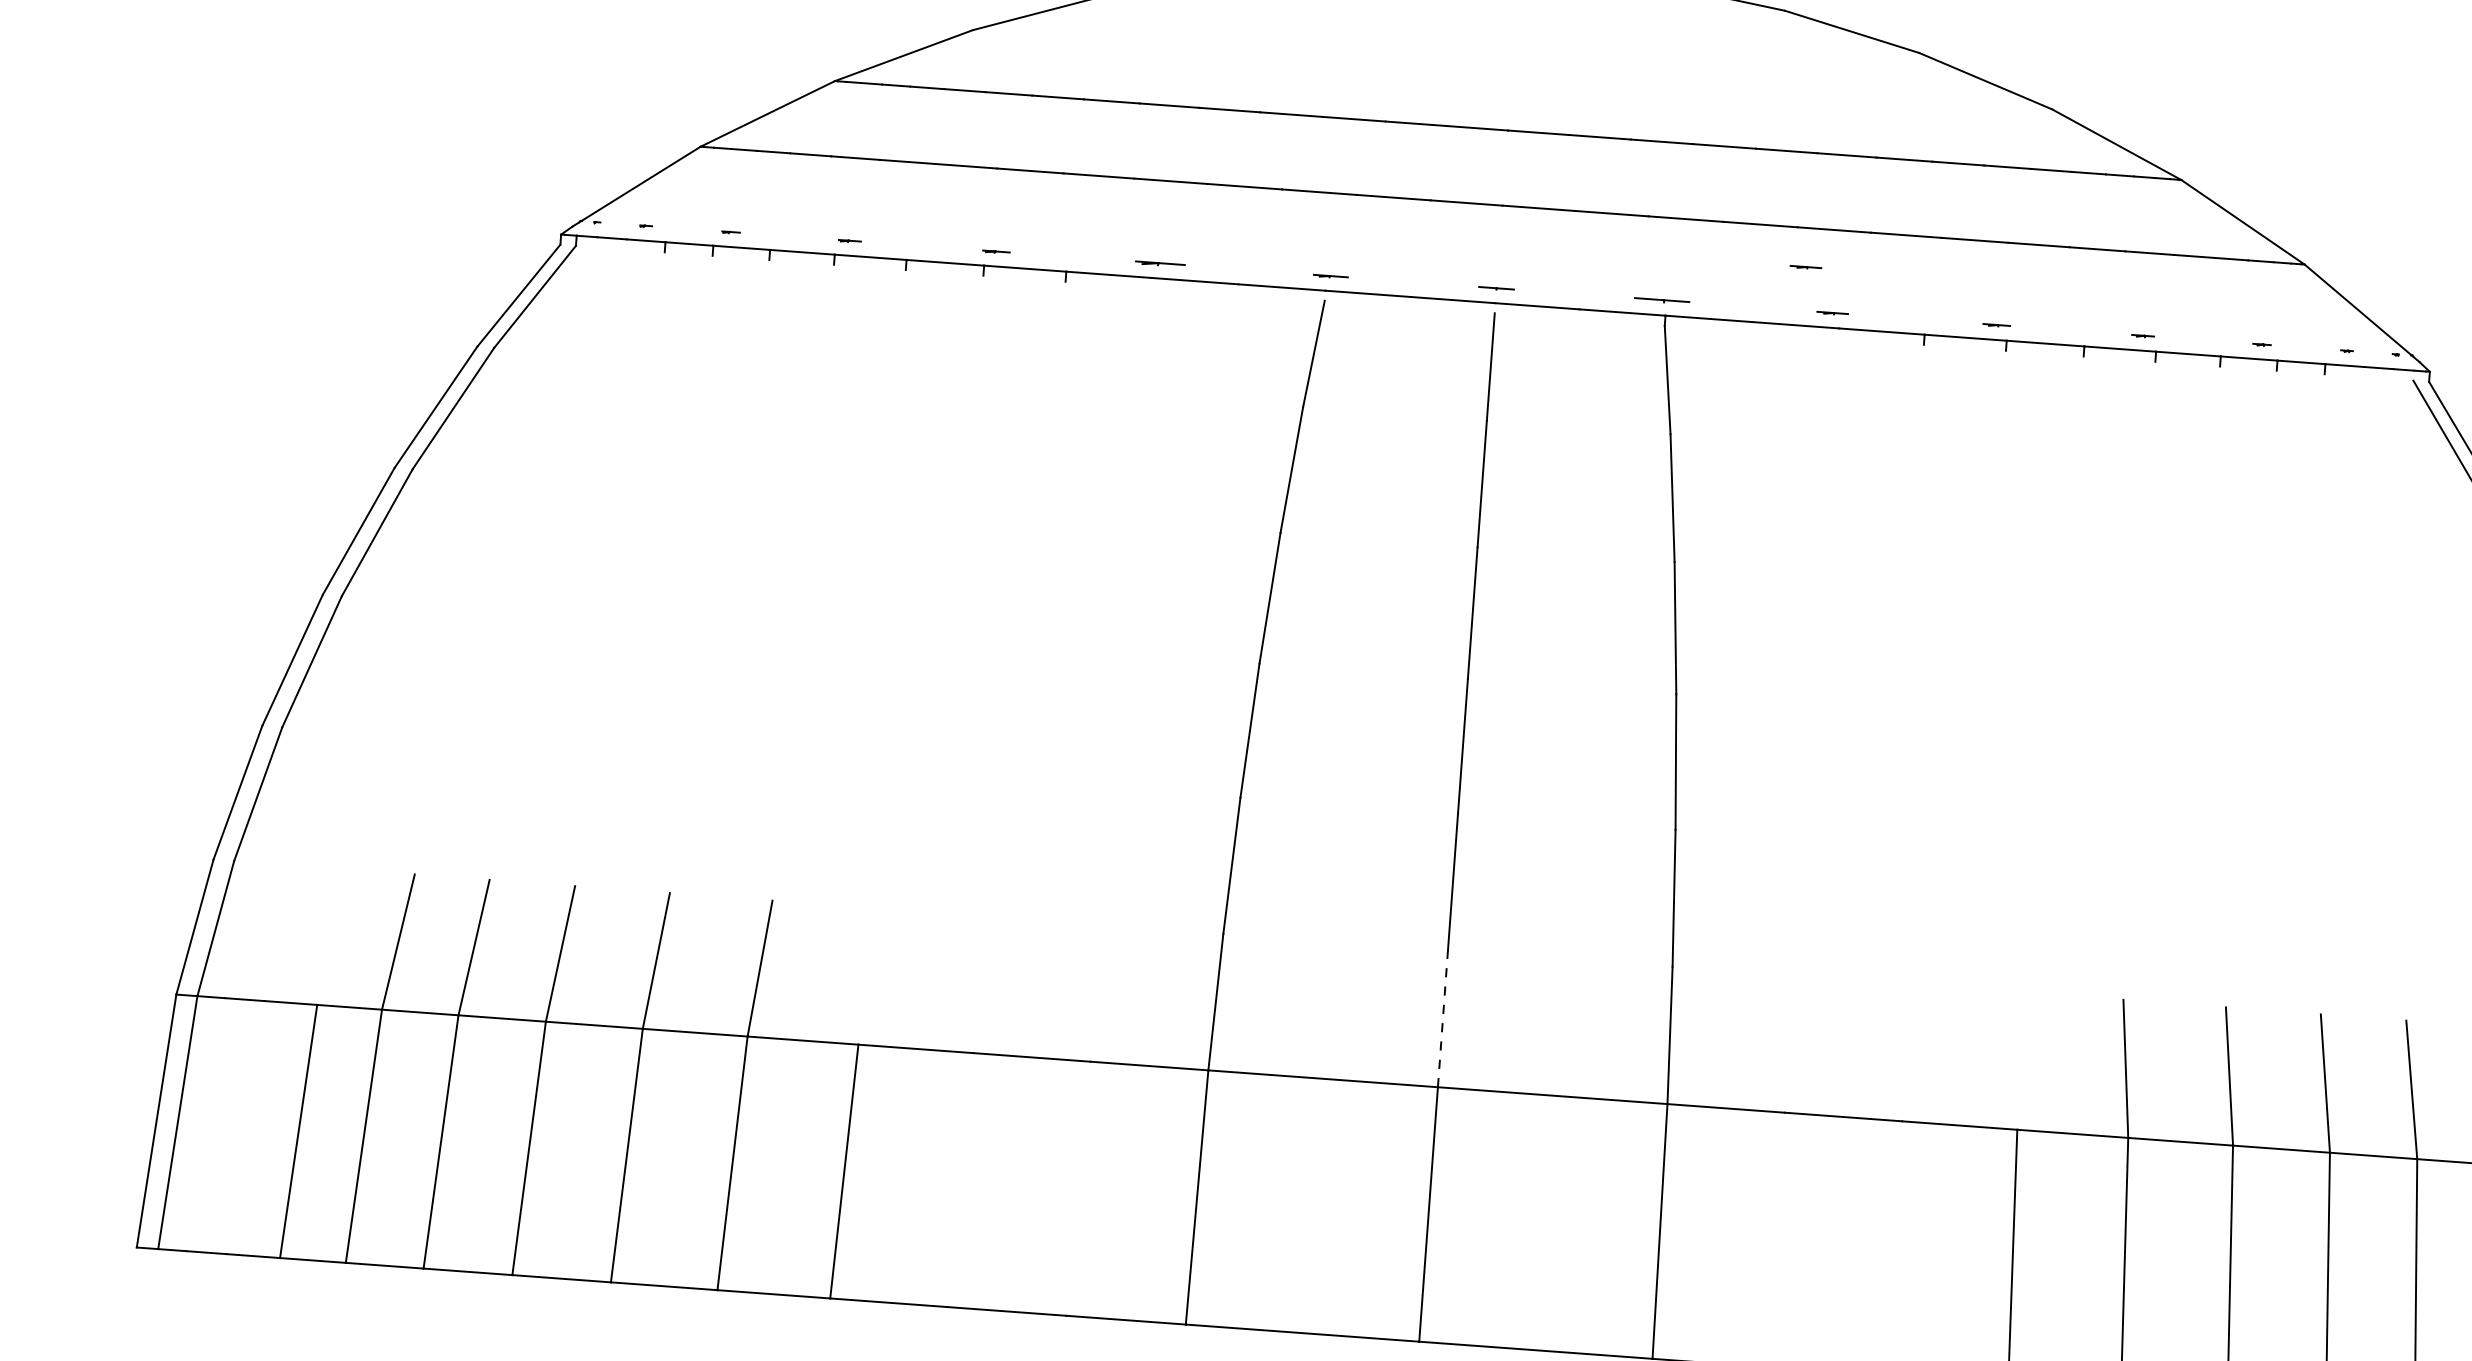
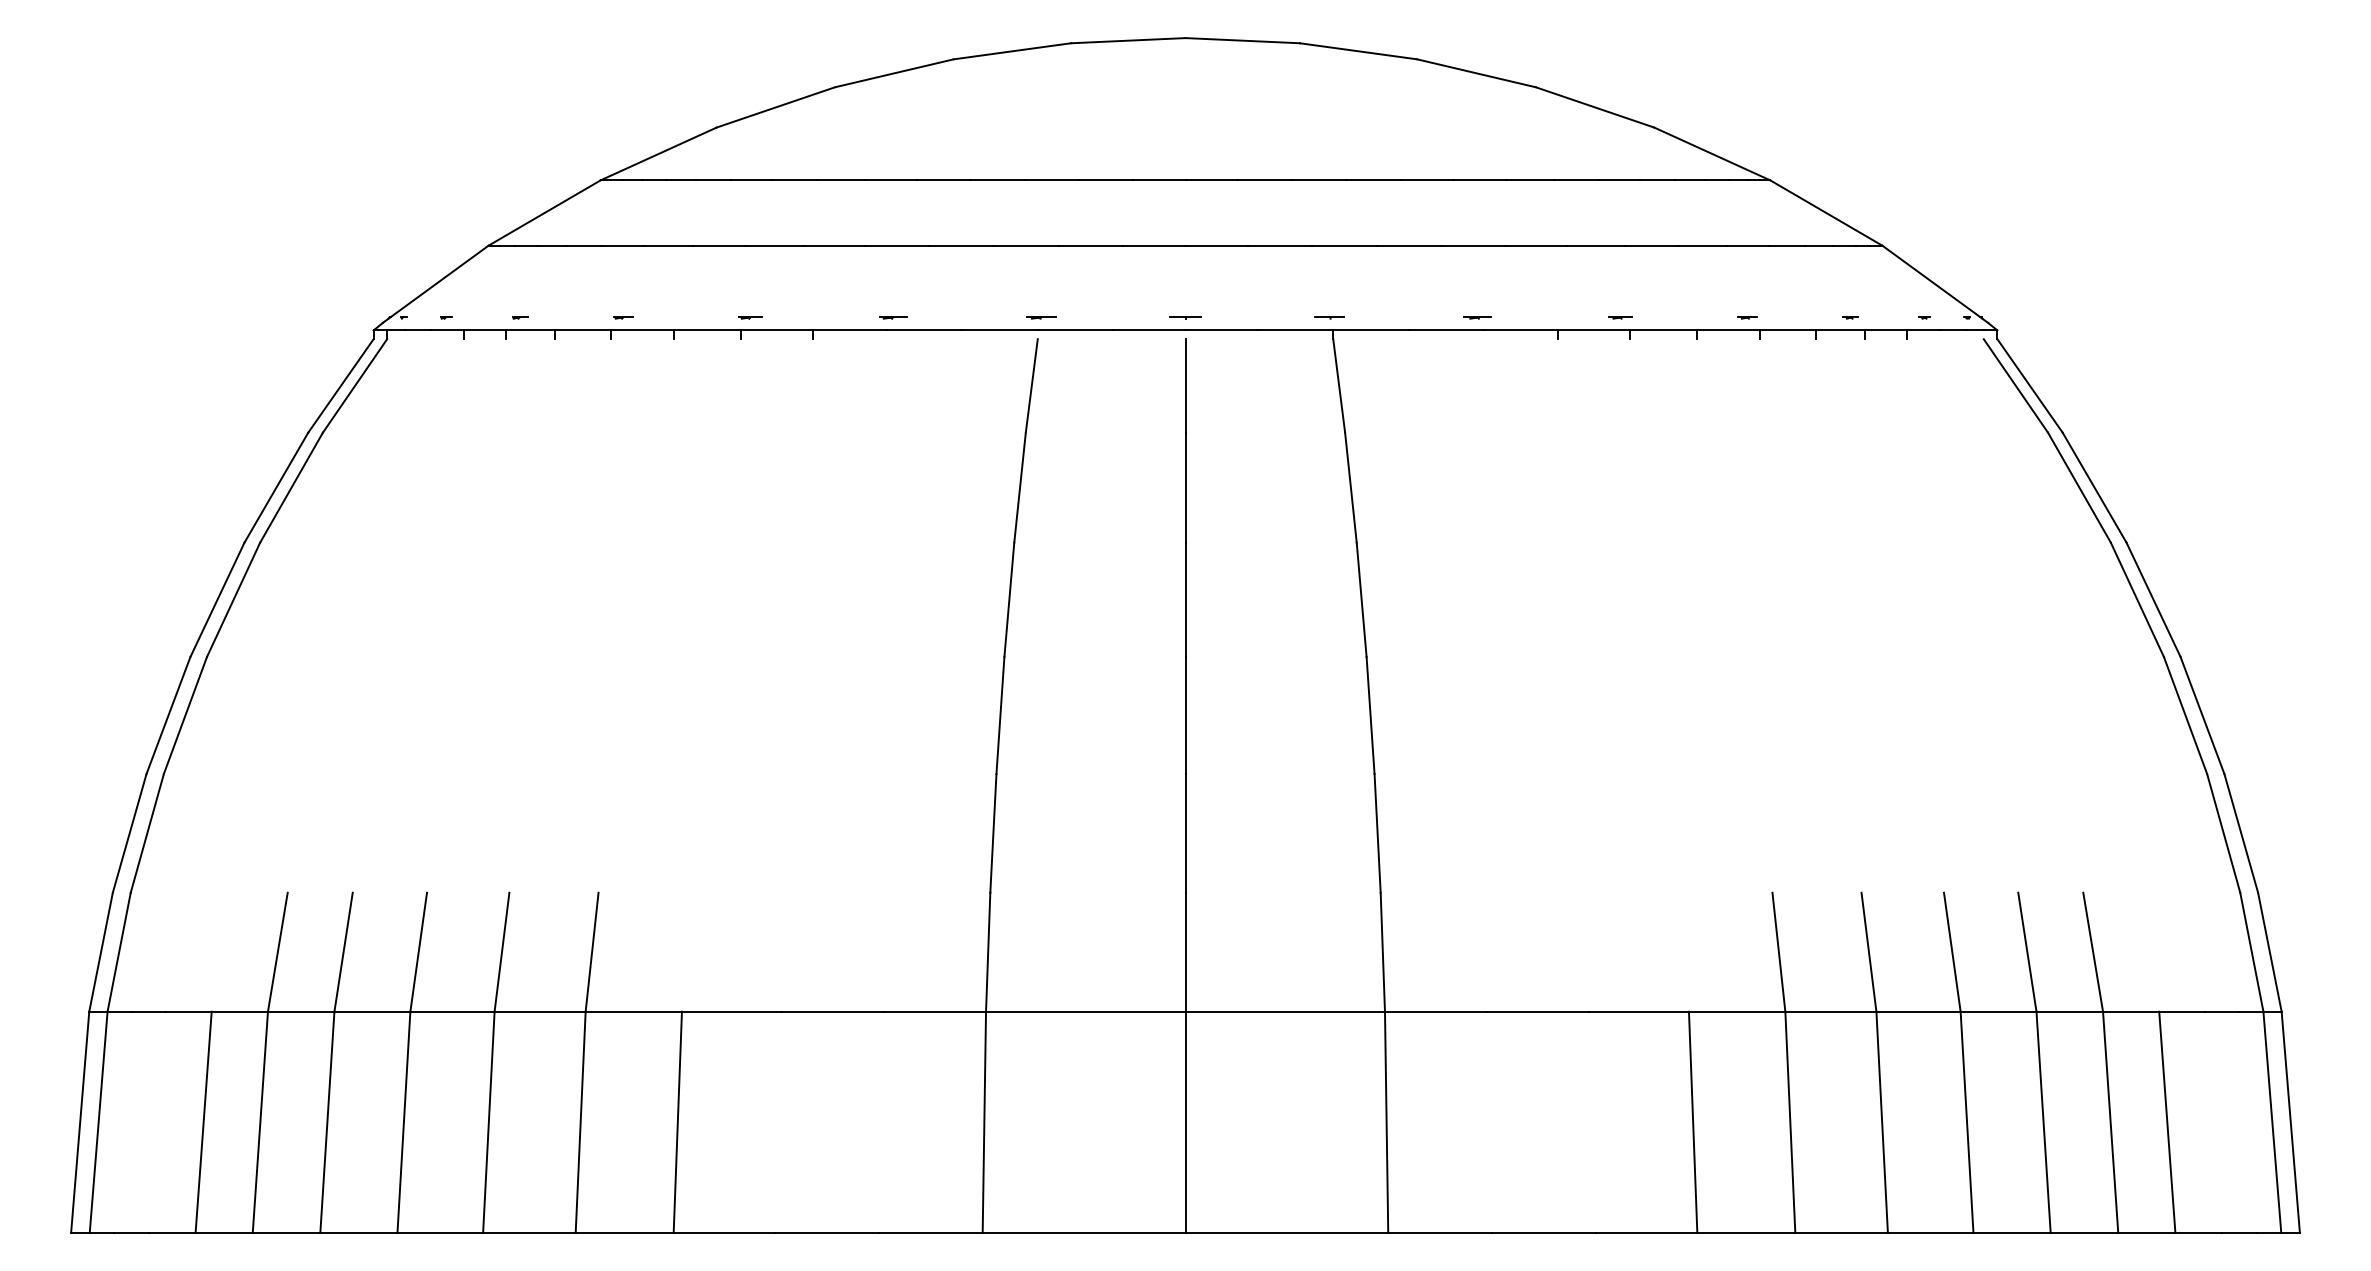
part: (1160, 263) -> (893, 317), size x0.62
line: (1805, 267) -> (1451, 279), removed
part: (1662, 300) -> (1329, 317), size x0.62
line: (1442, 1019) -> (1185, 952), dashed -> solid

